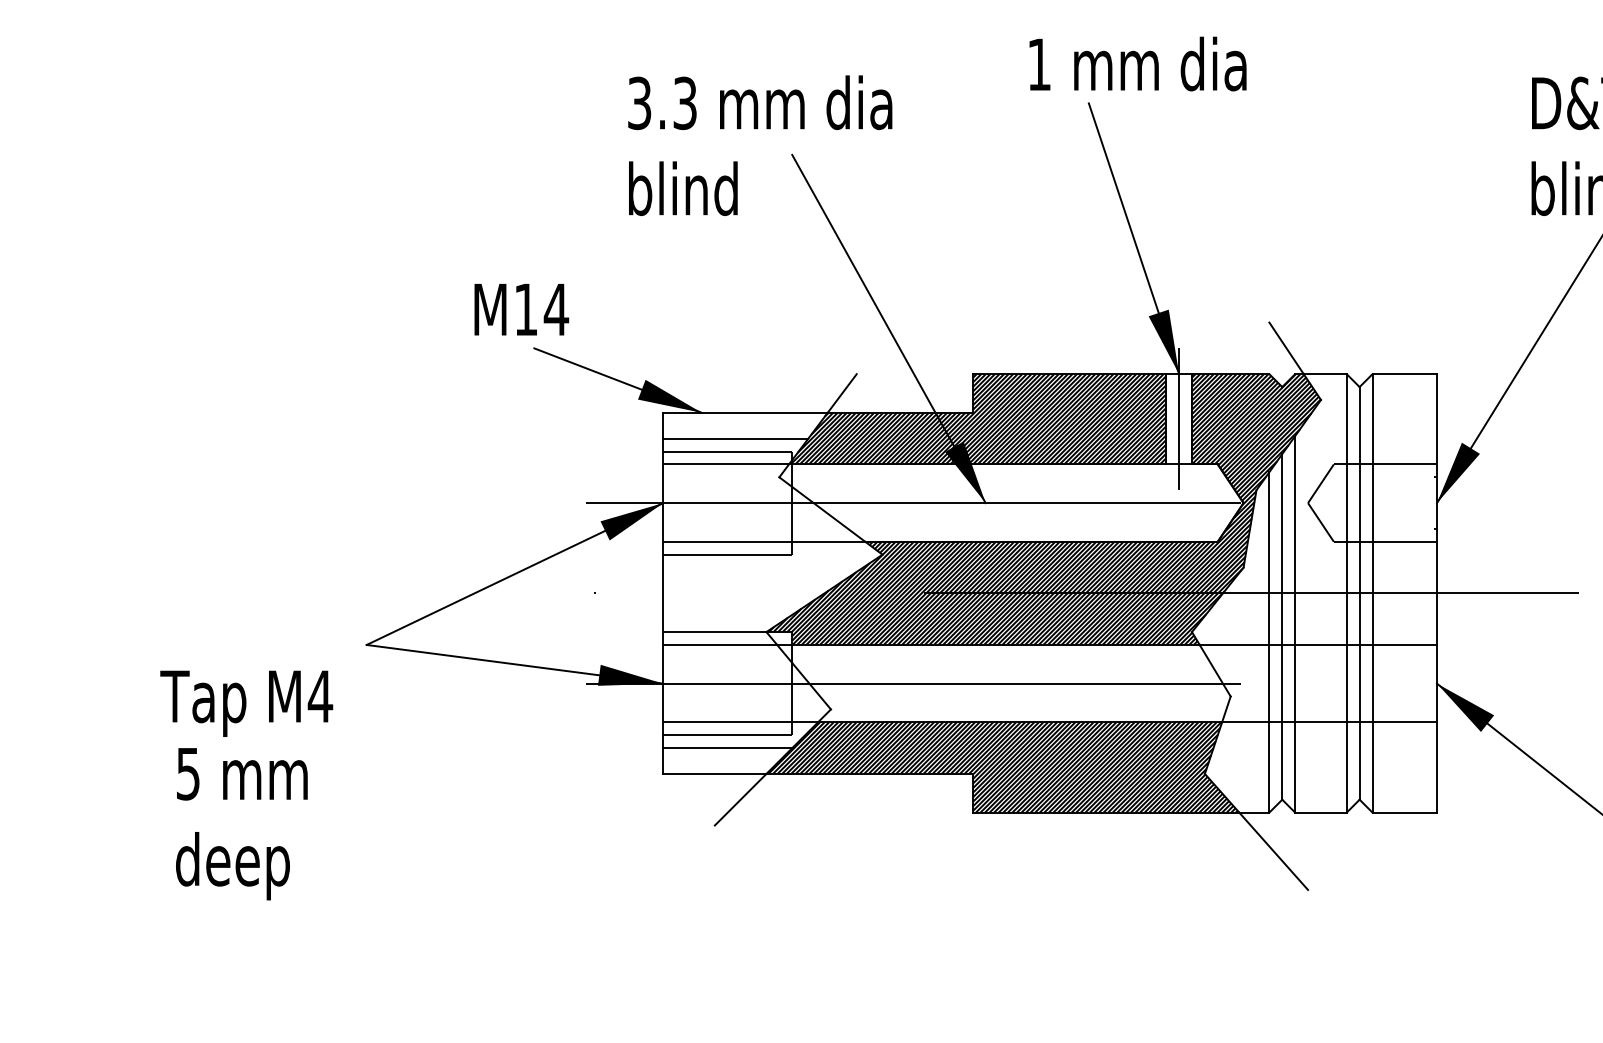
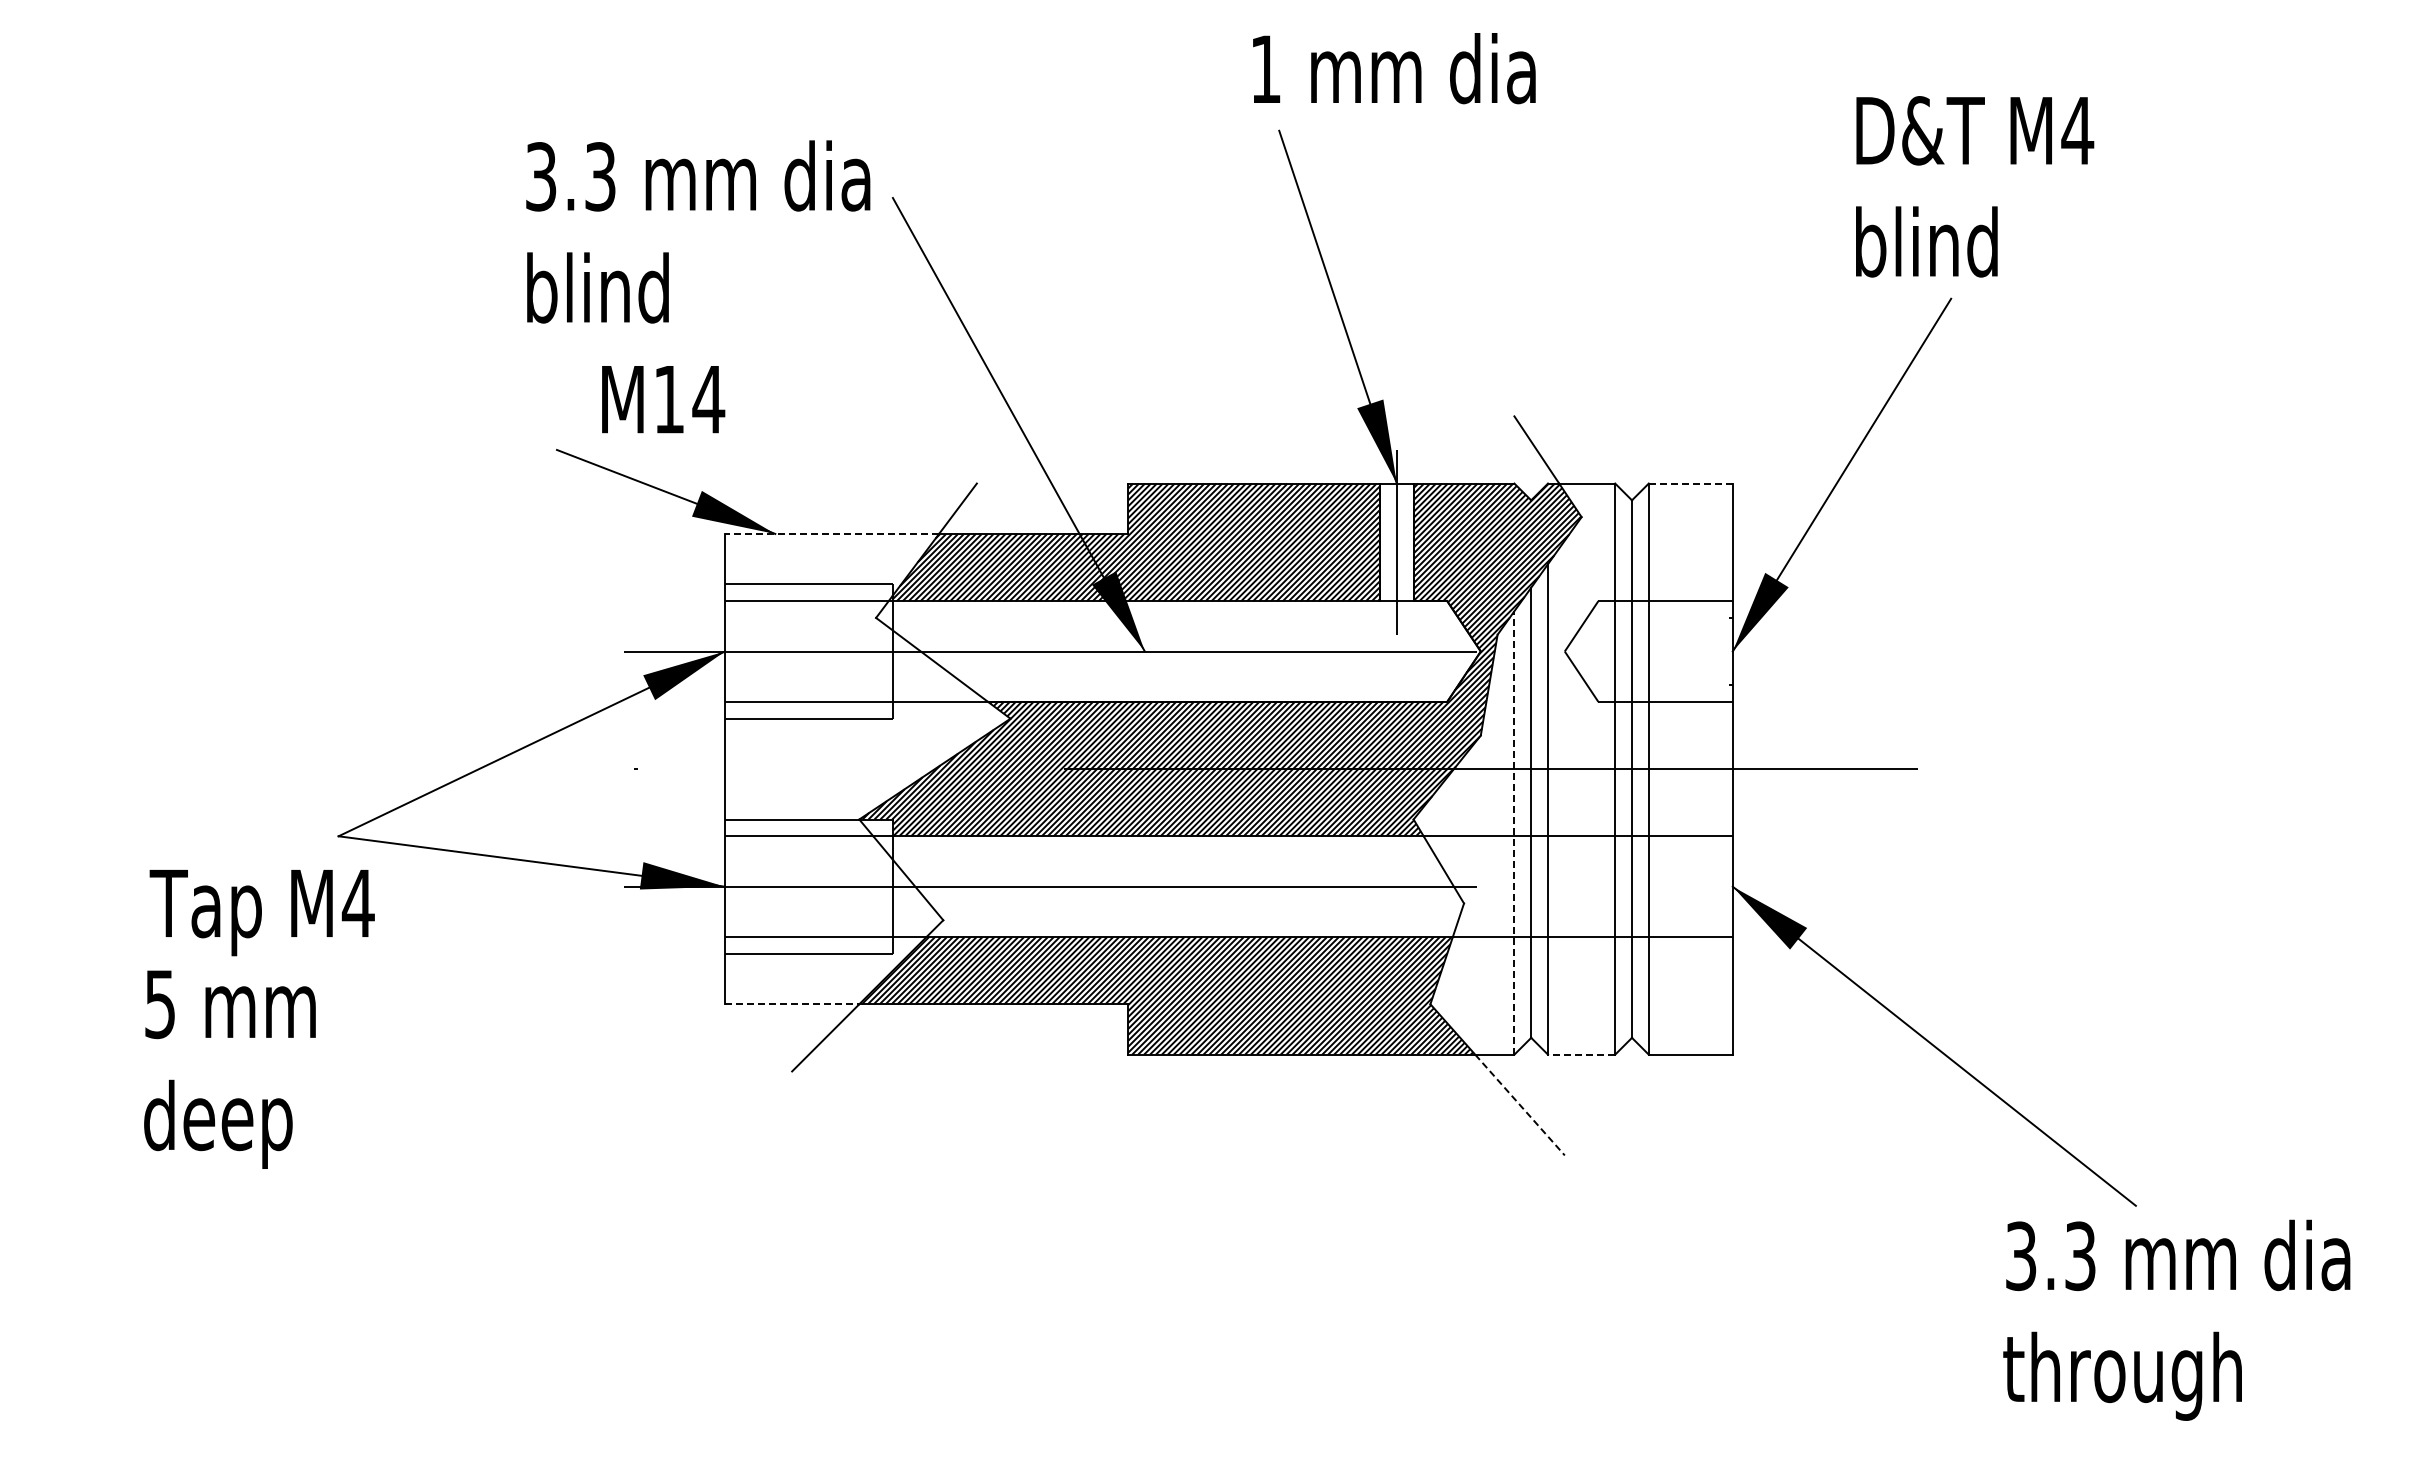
text: (1138, 63) -> (1394, 68), moved
text: (760, 145) -> (698, 231), moved
text: (521, 309) -> (663, 399), moved
line: (1404, 374) -> (1690, 483), solid -> dashed
line: (745, 412) -> (831, 533), solid -> dashed
line: (735, 438) -> (818, 567), removed
line: (1269, 642) -> (1514, 832), solid -> dashed
text: (246, 704) -> (261, 913), moved
line: (727, 747) -> (808, 970), removed
line: (715, 774) -> (792, 1004), solid -> dashed
line: (1320, 812) -> (1581, 1054), solid -> dashed
text: (241, 823) -> (229, 1069), moved
line: (1274, 851) -> (1520, 1105), solid -> dashed

